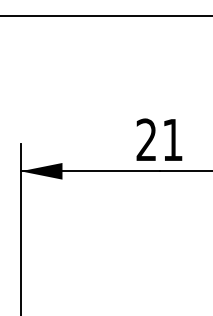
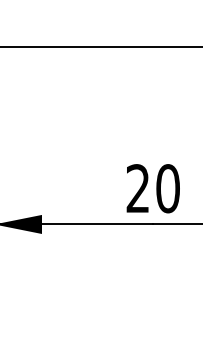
text: (172, 139) -> (167, 188), 21 -> 20

